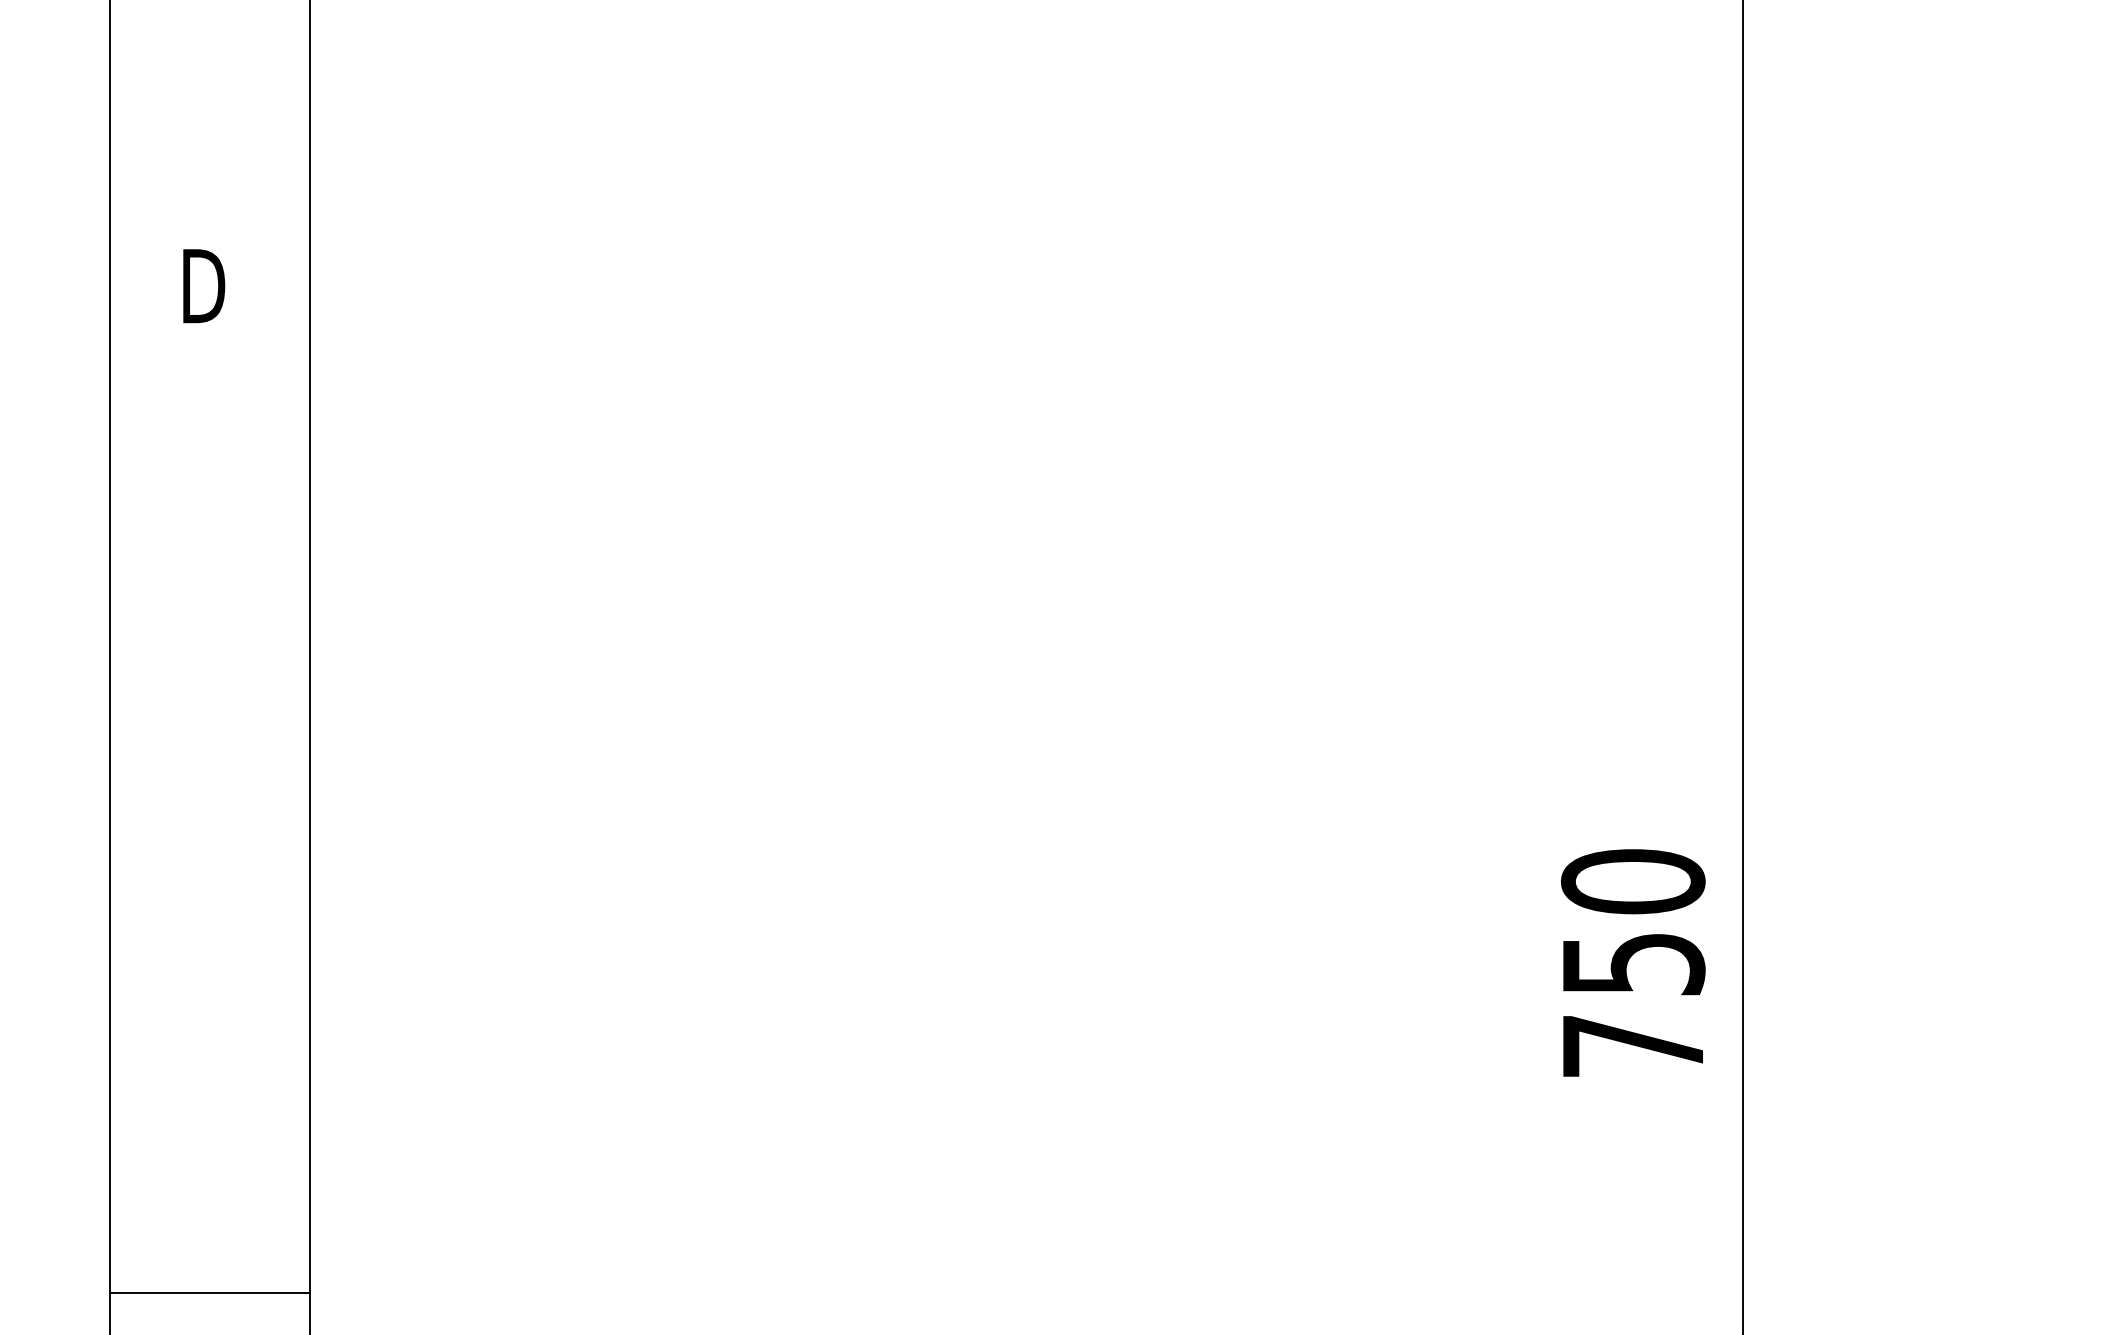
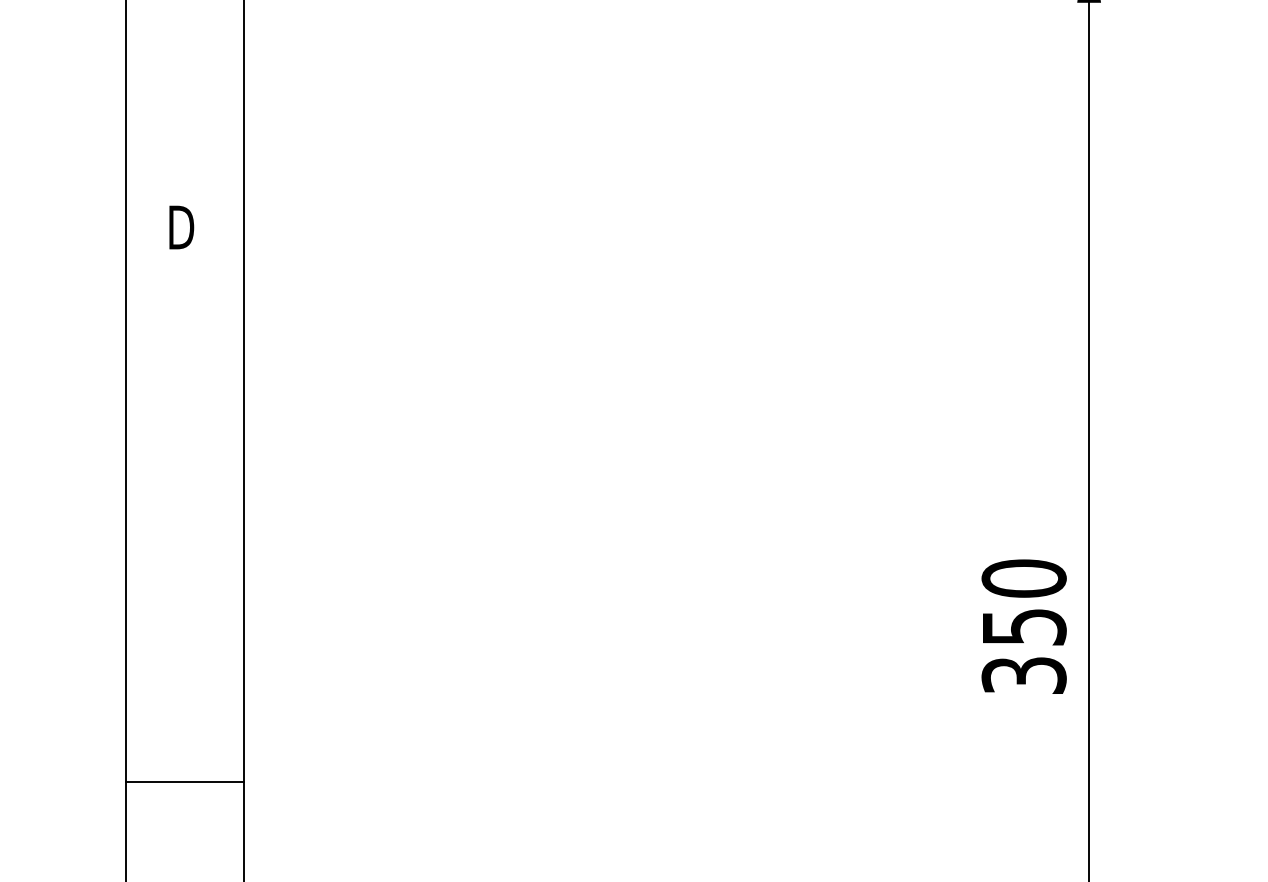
text: (1632, 1046) -> (1023, 675), 750 -> 350
line: (208, 1293) -> (184, 782), moved

